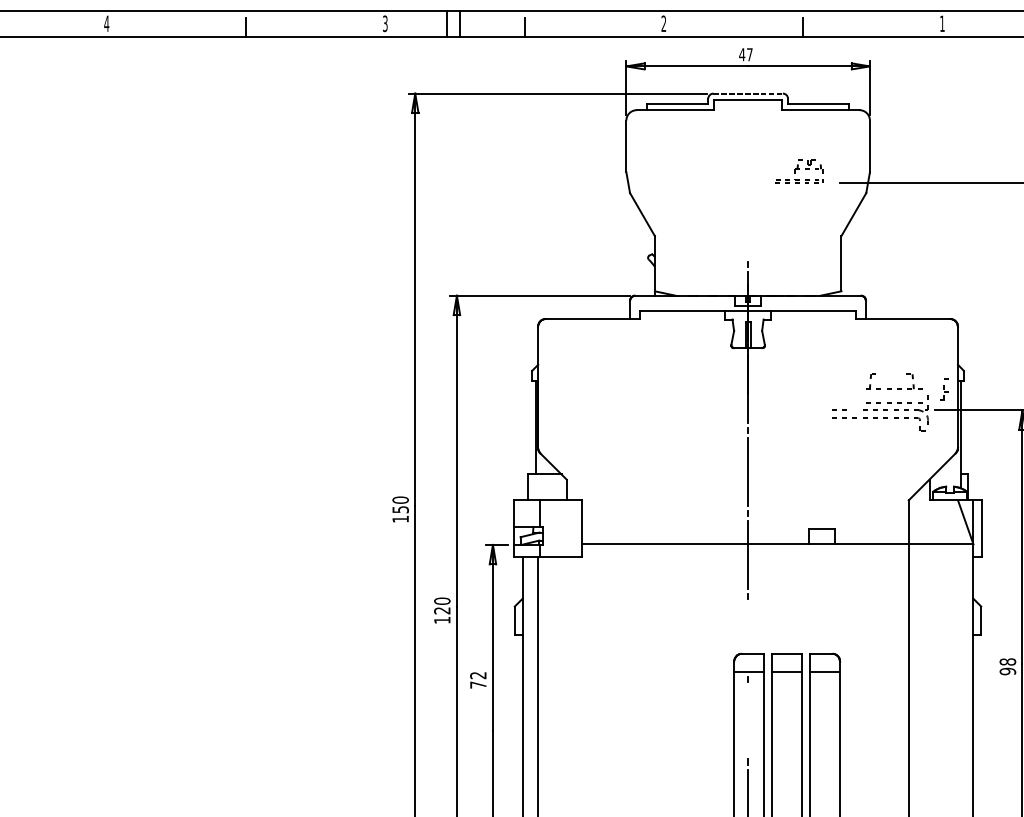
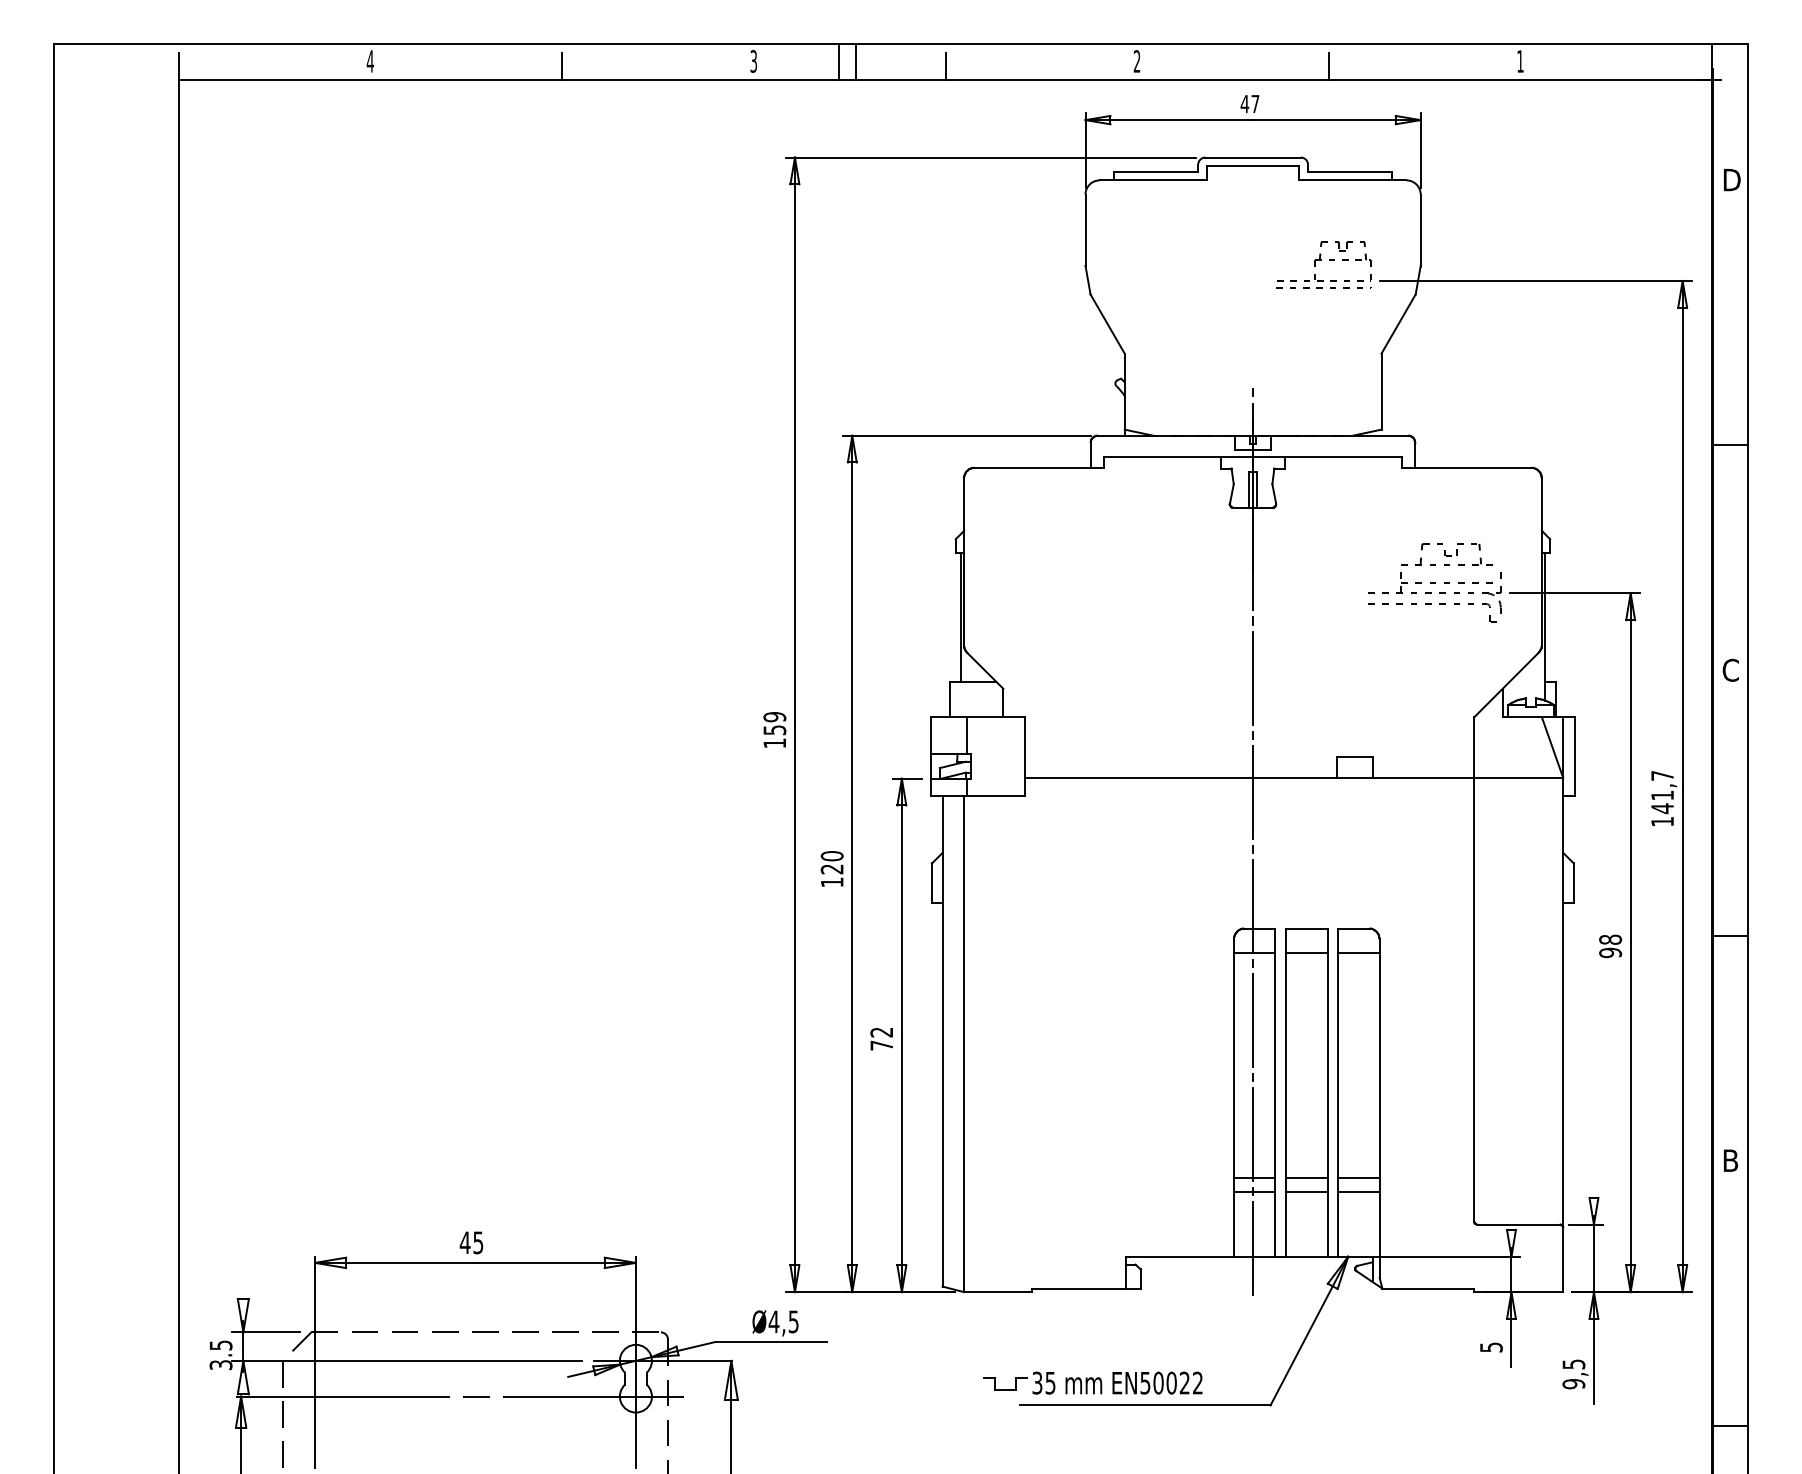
line: (748, 93) -> (1253, 157), dashed -> solid
part: (799, 171) -> (1323, 264), size x1.43
part: (891, 378) -> (1450, 549), added
part: (943, 389) -> (1401, 578), moved
text: (400, 500) -> (774, 717), 150 -> 159
line: (748, 637) -> (1253, 905), added
text: (478, 680) -> (881, 1039), moved
line: (748, 720) -> (1253, 1020), added

